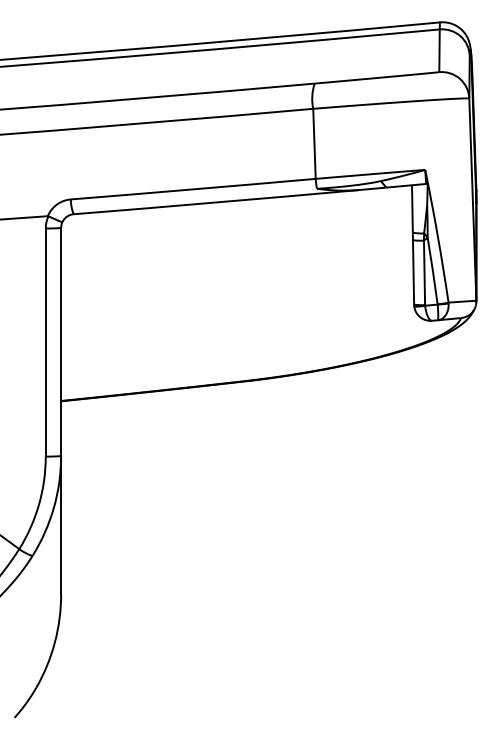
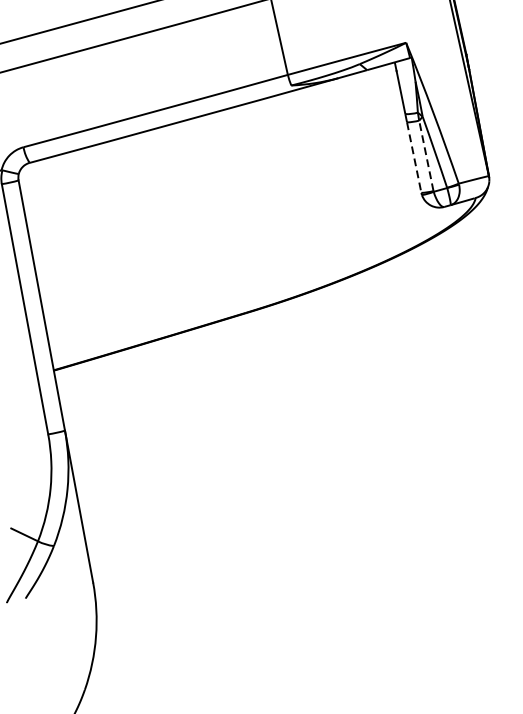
line: (413, 272) -> (414, 157), solid -> dashed
line: (424, 272) -> (426, 155), solid -> dashed

